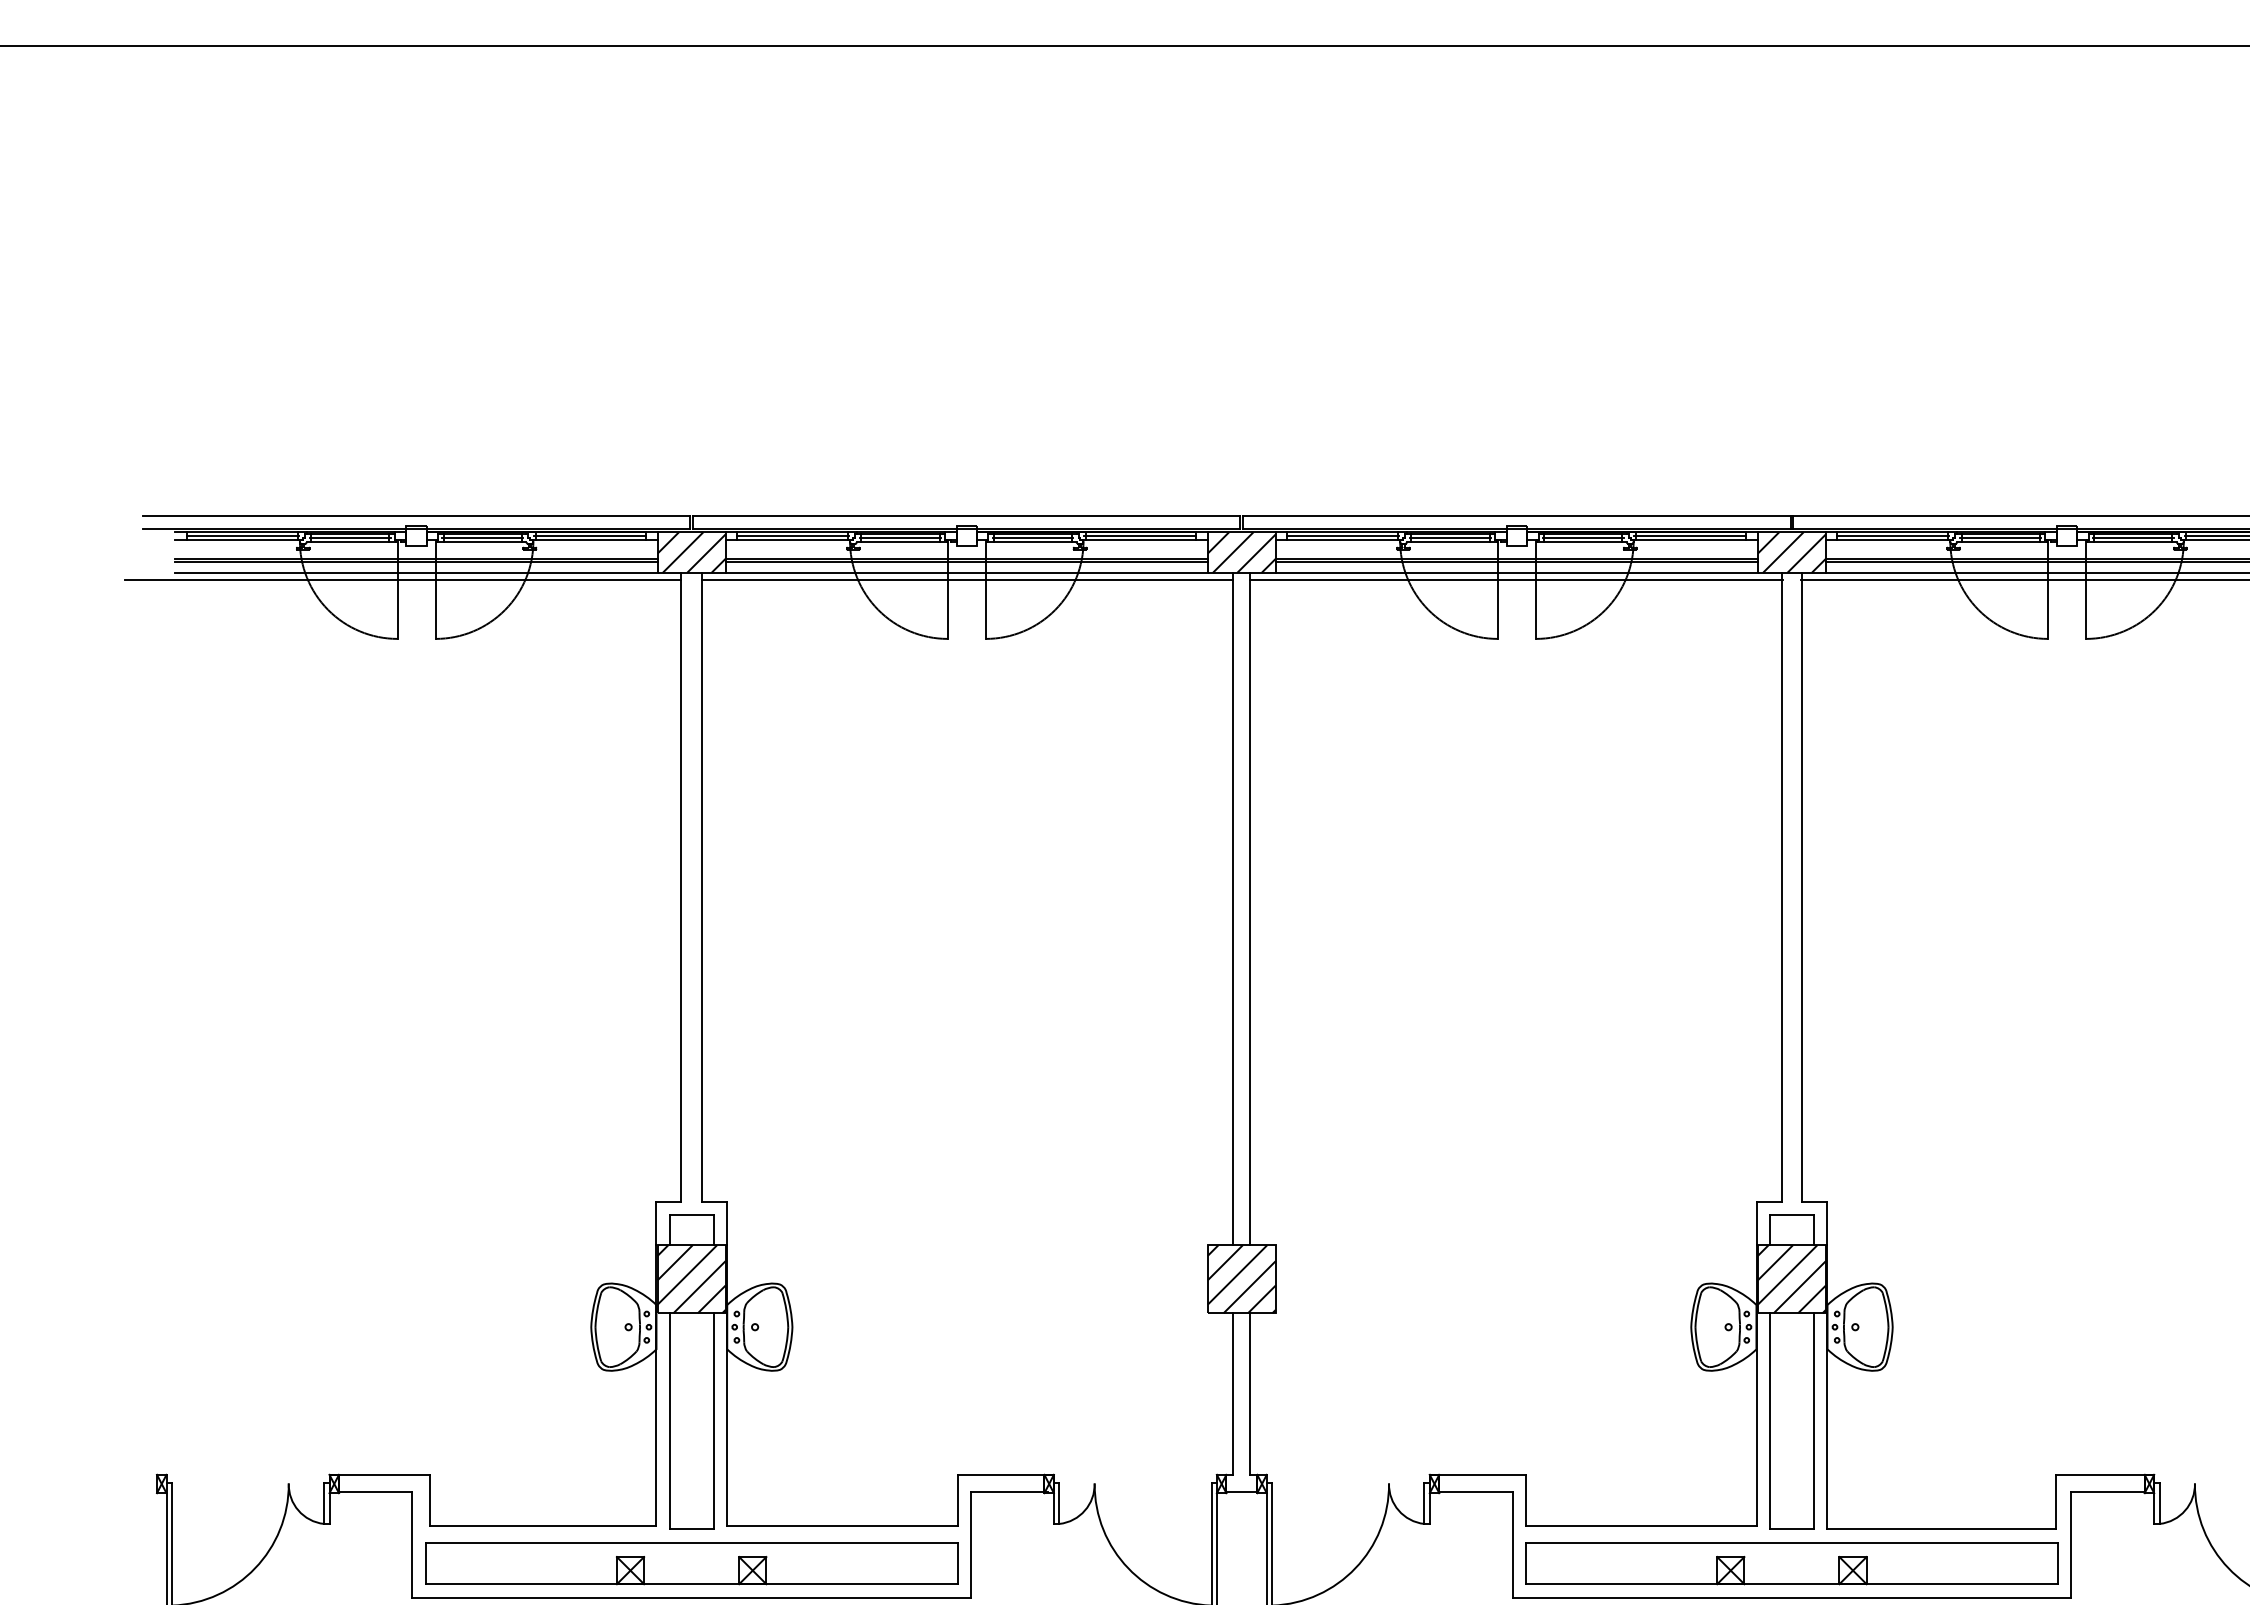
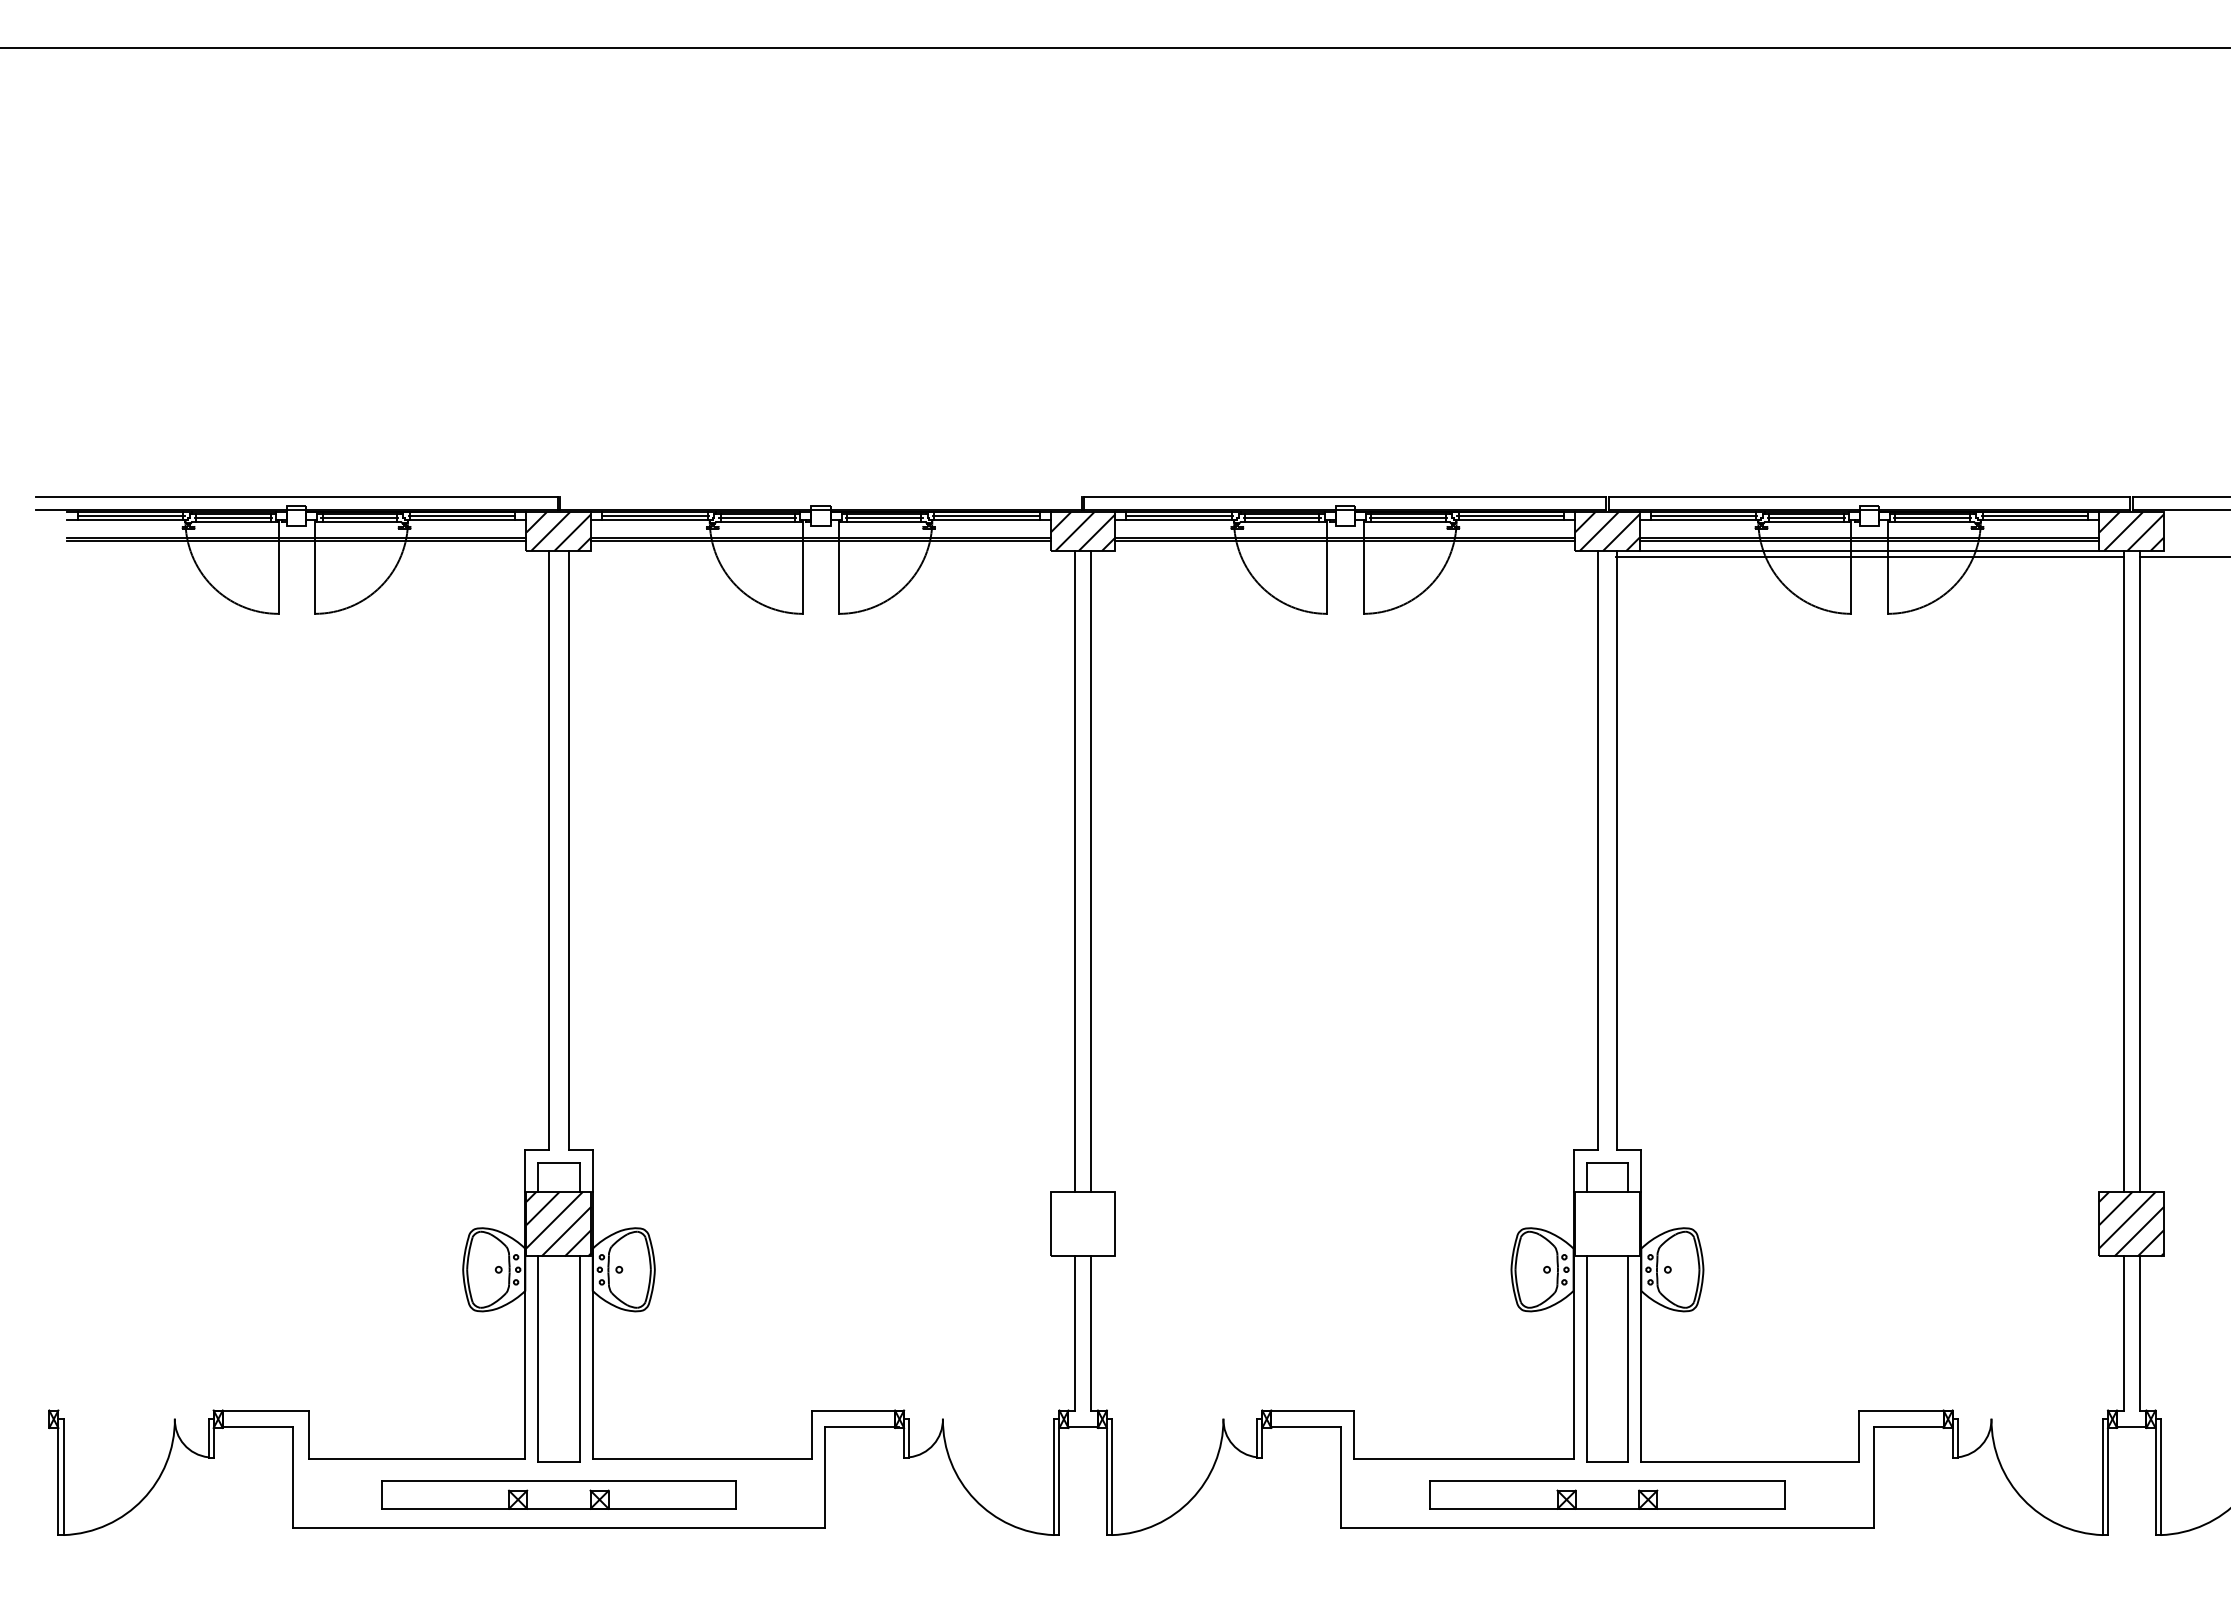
line: (966, 515) -> (820, 496), removed
line: (416, 572) -> (296, 550), removed
line: (966, 572) -> (820, 550), removed
line: (1517, 572) -> (1345, 550), removed
line: (402, 579) -> (283, 557), removed
line: (967, 579) -> (821, 557), removed
line: (1517, 579) -> (1345, 557), removed
hatch: (1241, 1278) -> (1082, 1223), removed
hatch: (1792, 1278) -> (1607, 1223), removed
part: (691, 1562) -> (558, 1494), size x0.7
part: (1792, 1562) -> (1607, 1494), size x0.7

